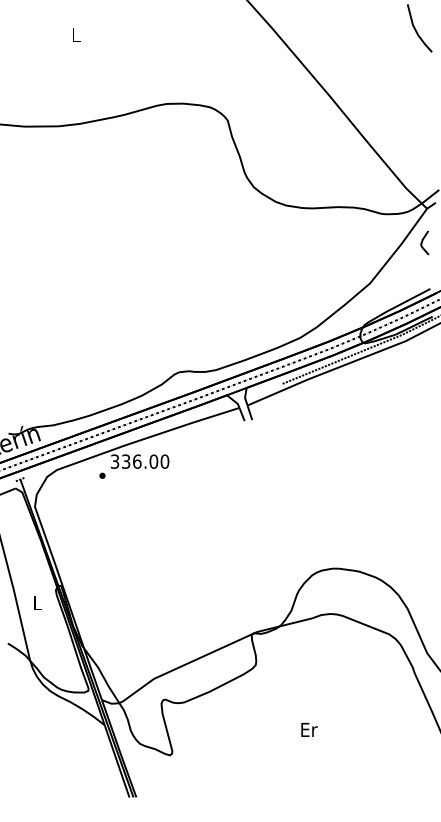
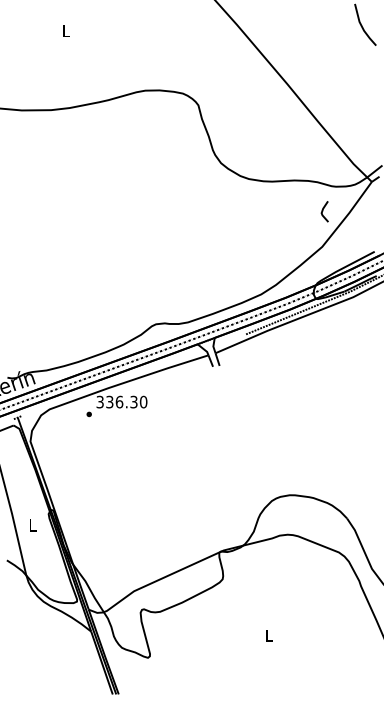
line: (423, 242) -> (323, 211), moved
text: (153, 460) -> (133, 401), 336.00 -> 336.30
text: (309, 729) -> (269, 635), Er -> L

